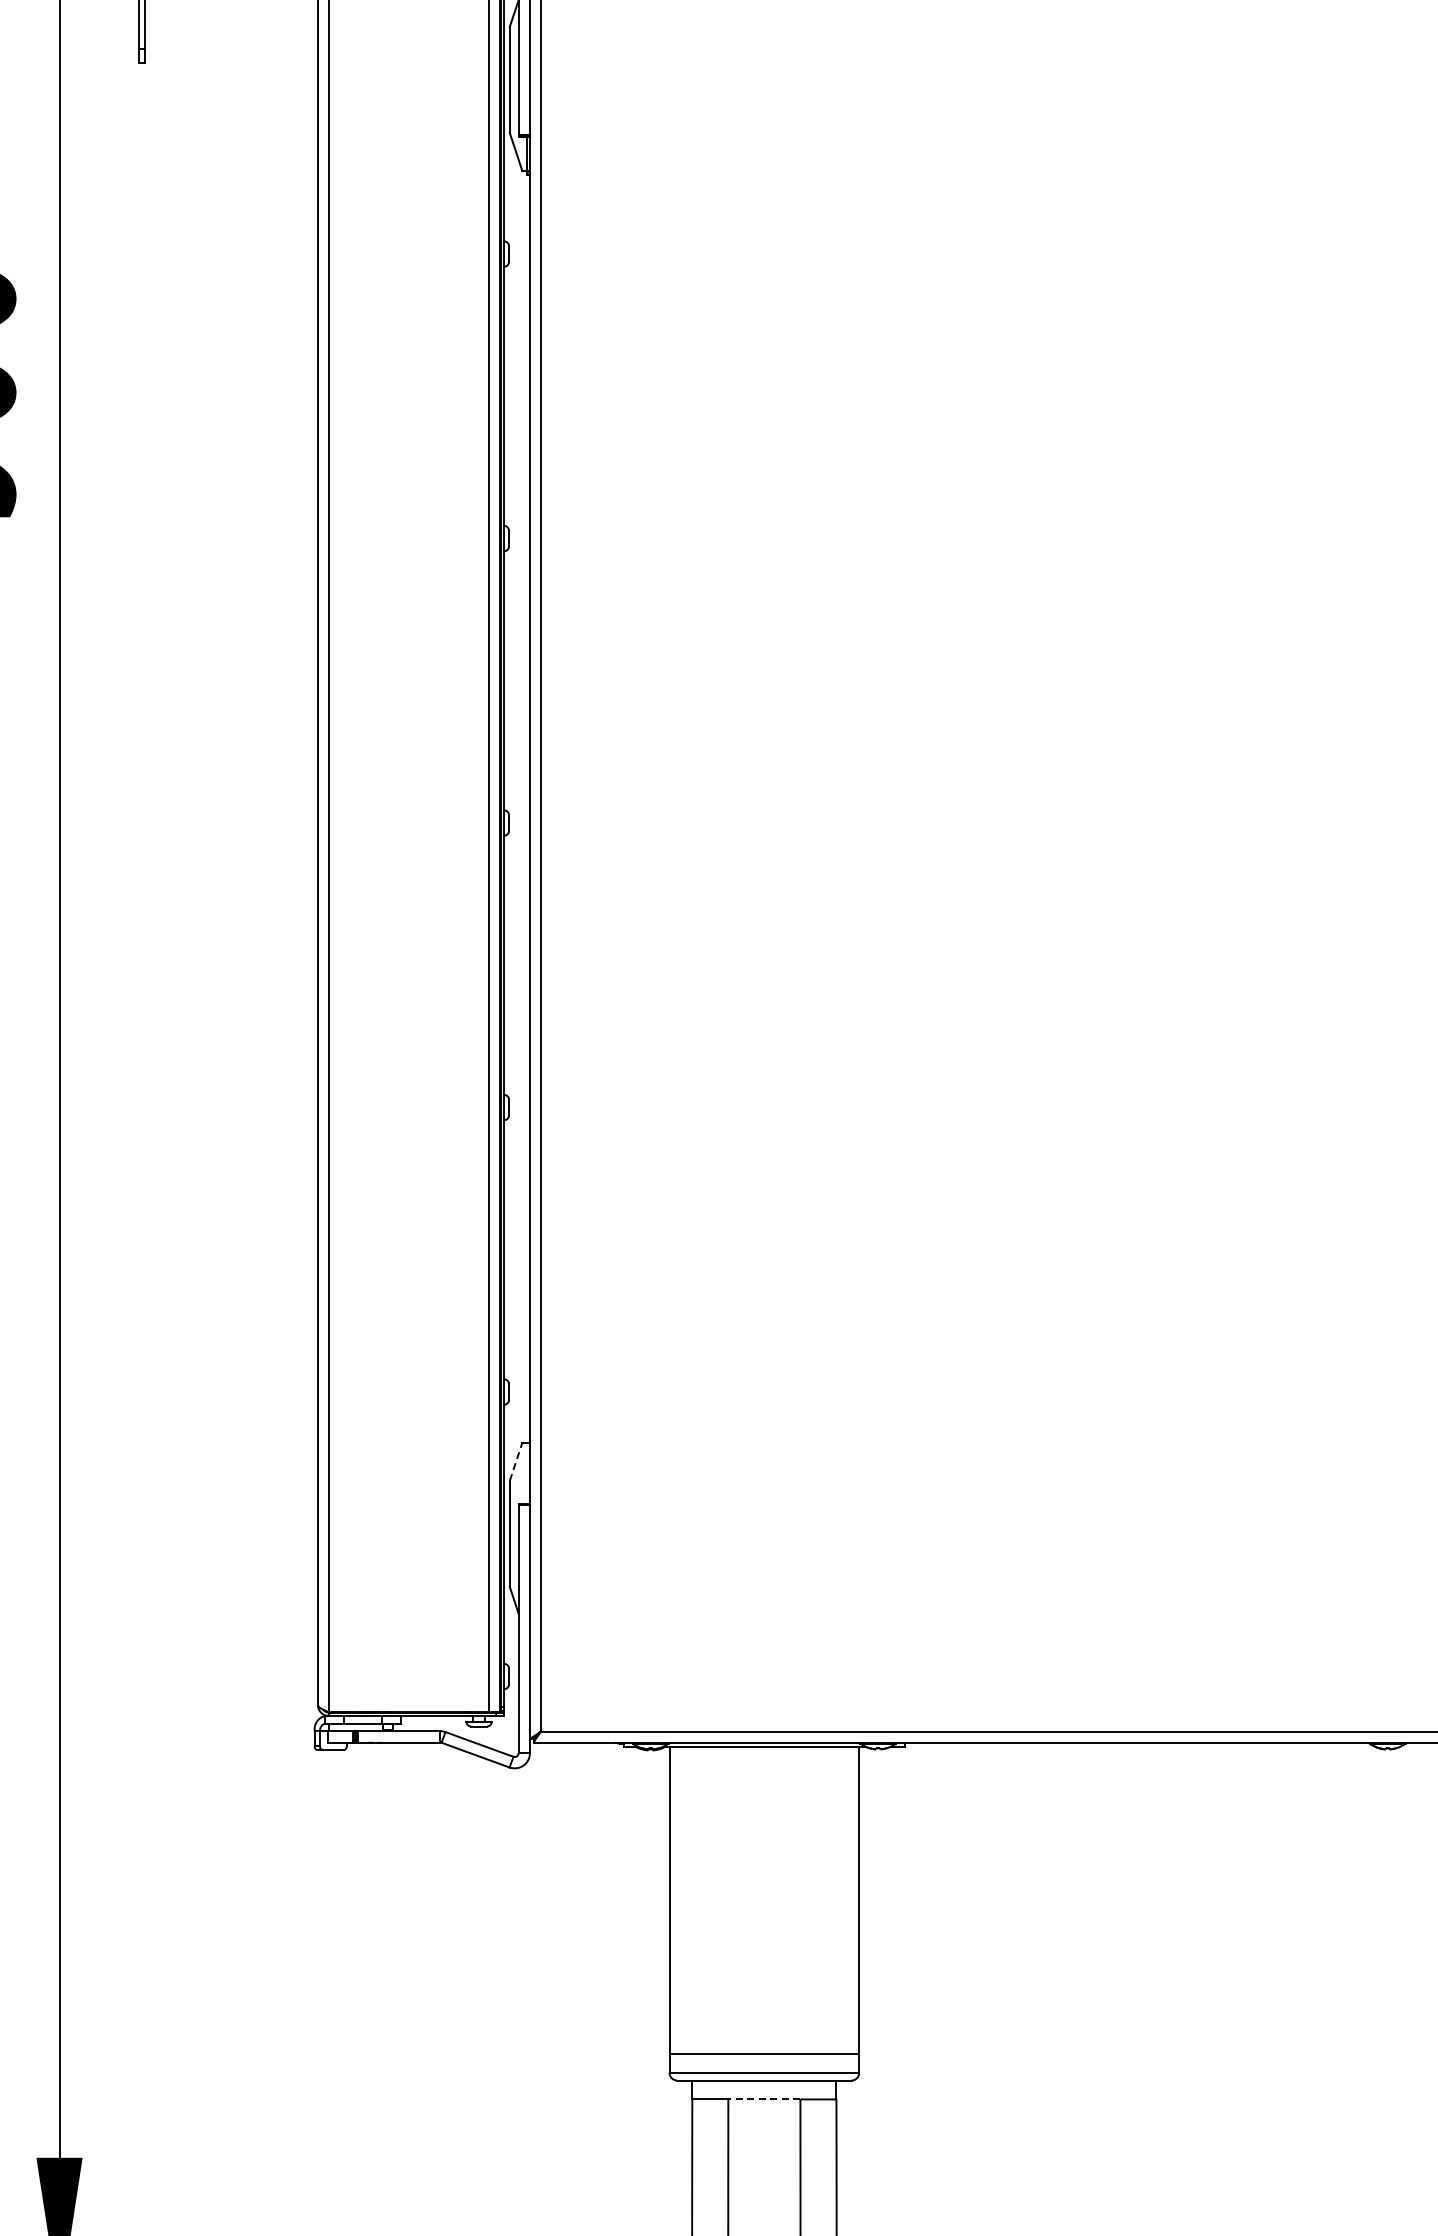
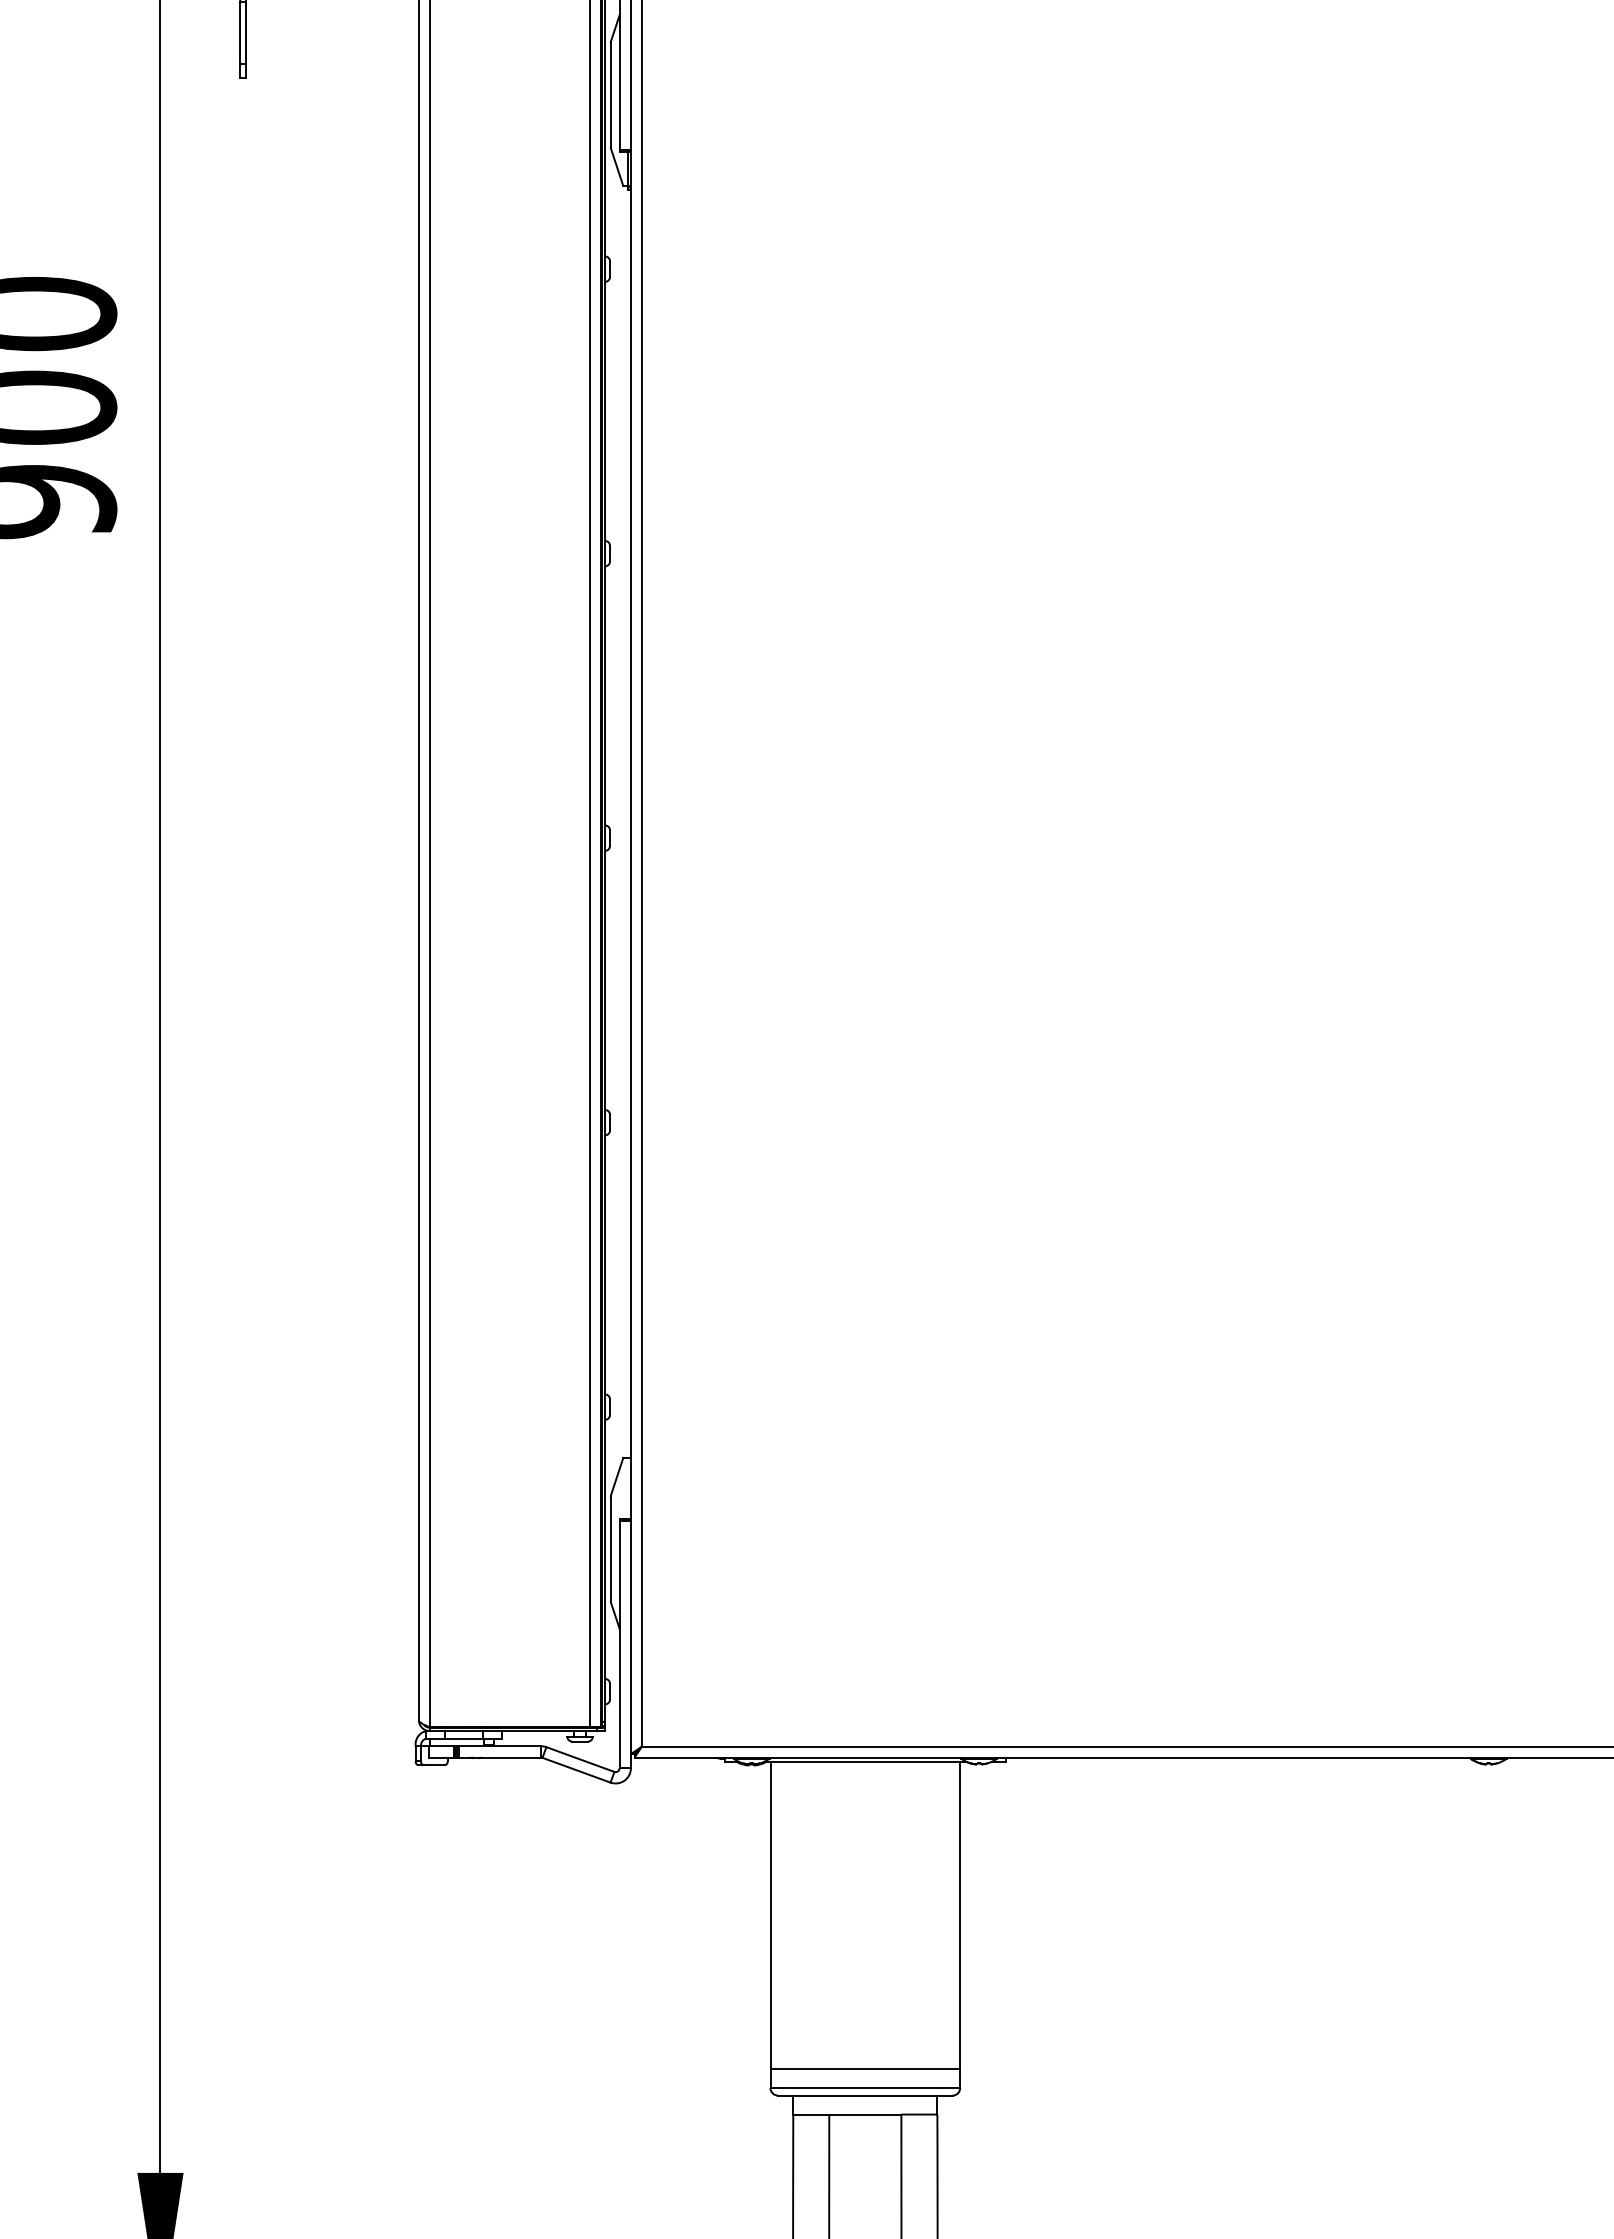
line: (516, 1461) -> (617, 1476), dashed -> solid
line: (763, 2099) -> (864, 2114), dashed -> solid

